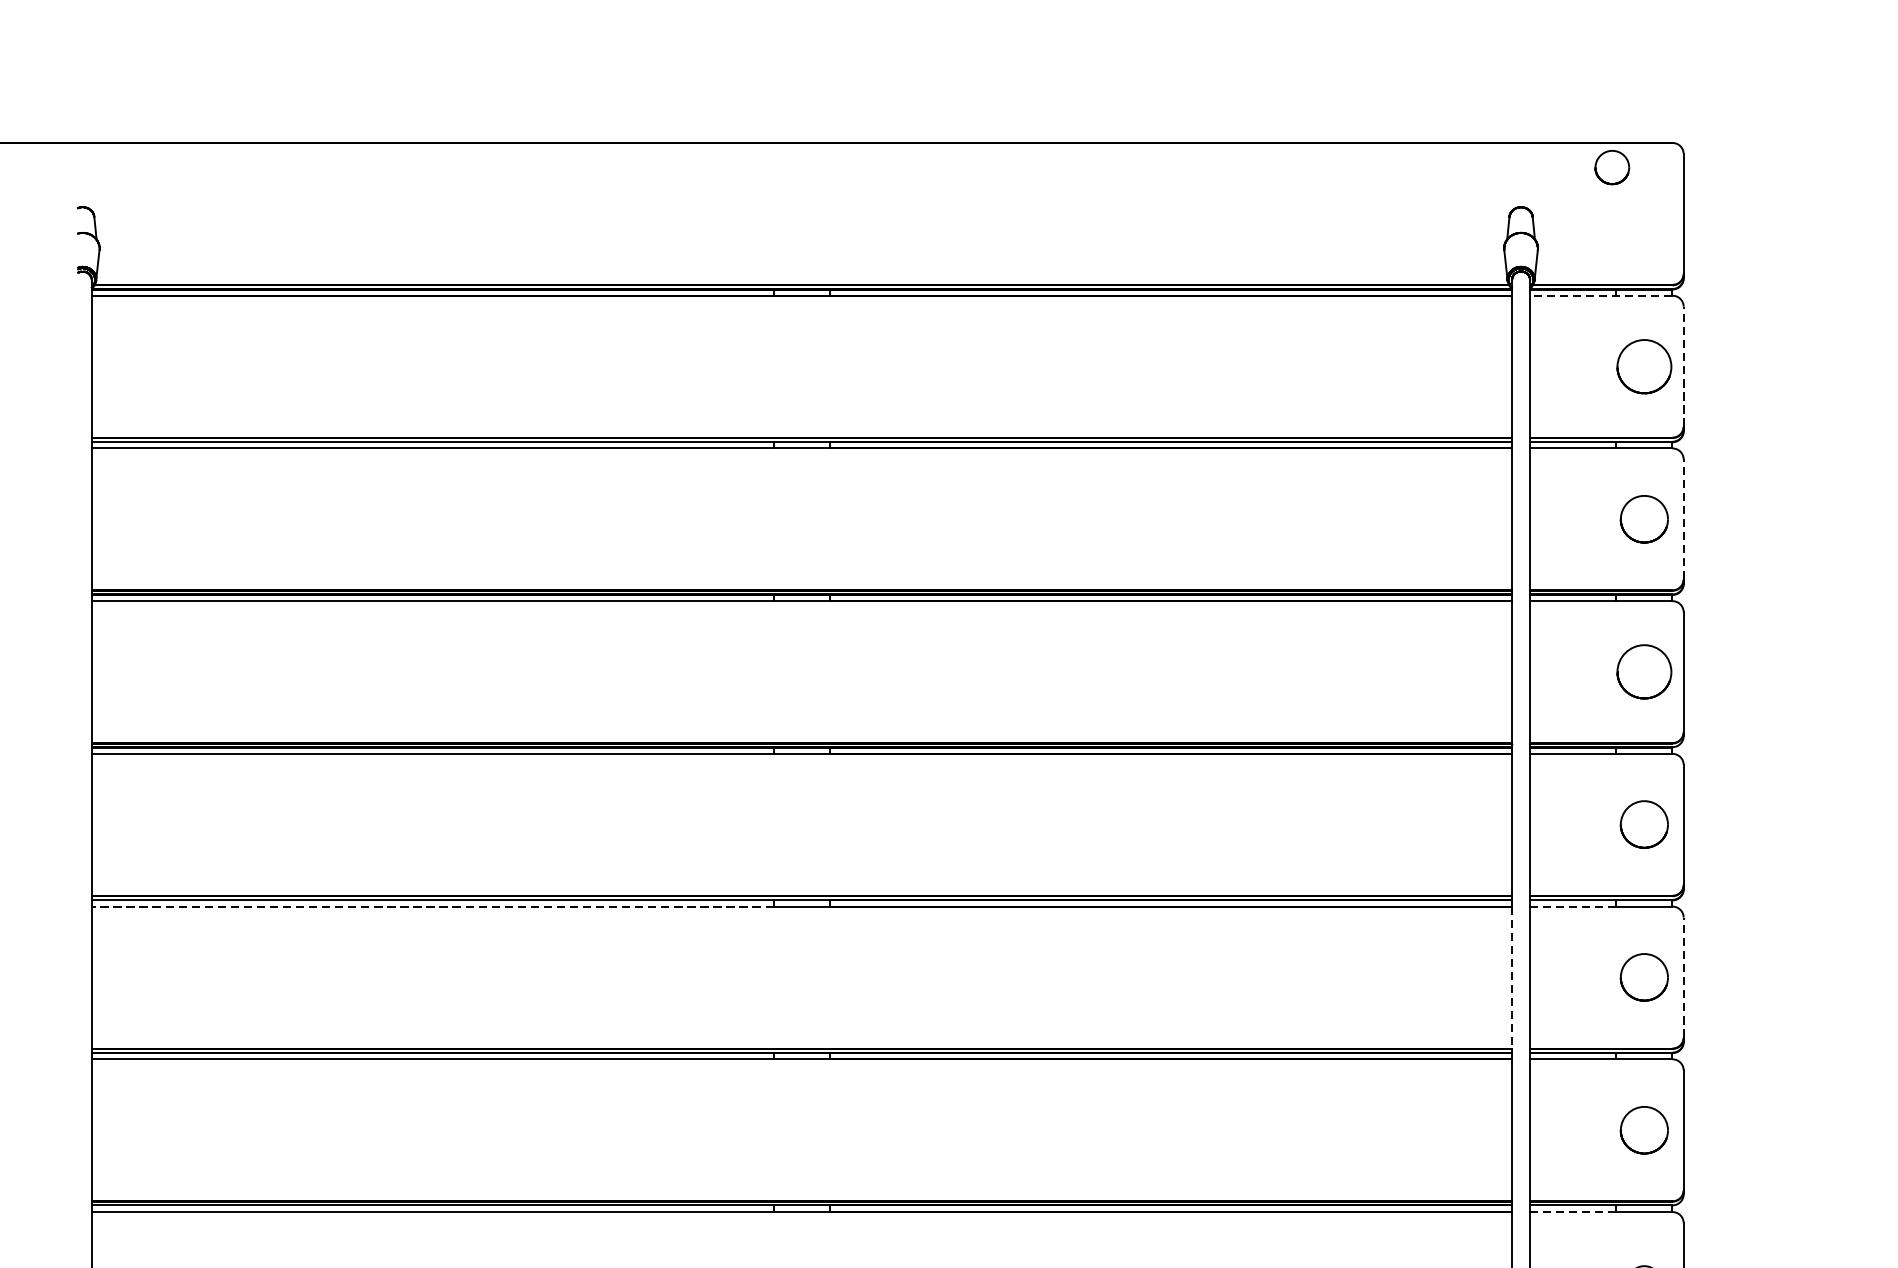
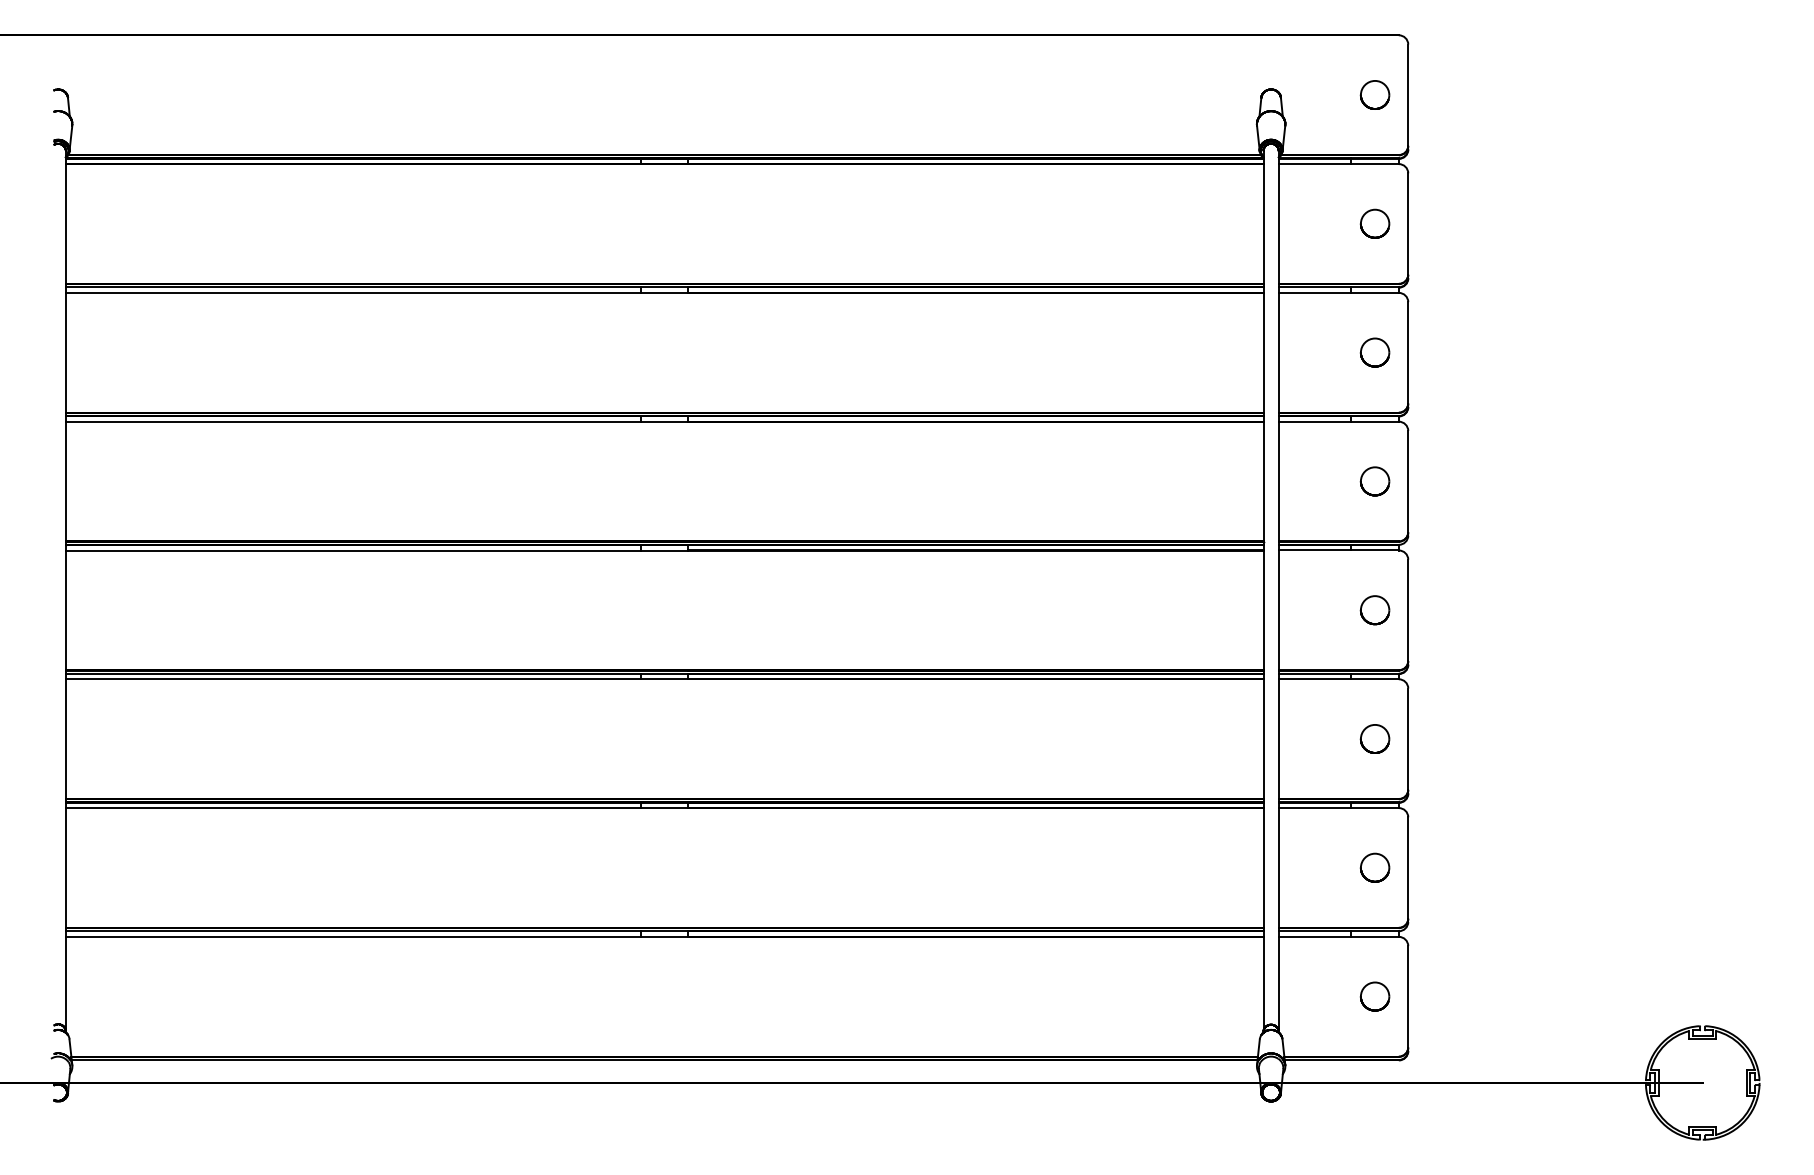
part: (1611, 166) -> (1374, 94), moved
line: (1600, 296) -> (1338, 164), dashed -> solid
part: (1643, 366) -> (1374, 223), size x0.62
line: (1683, 366) -> (1408, 223), dashed -> solid
part: (1643, 519) -> (1374, 352), size x0.71
line: (1683, 519) -> (1408, 352), dashed -> solid
part: (1643, 672) -> (1374, 481), size x0.62
part: (1643, 825) -> (1374, 610), size x0.71
line: (432, 906) -> (353, 679), dashed -> solid
line: (1572, 906) -> (1314, 679), dashed -> solid
part: (1643, 976) -> (1374, 738), size x0.71
line: (1512, 978) -> (1263, 739), dashed -> solid
line: (1683, 978) -> (1408, 739), dashed -> solid
part: (1643, 1129) -> (1374, 867), size x0.71
line: (1572, 1211) -> (1314, 936), dashed -> solid

